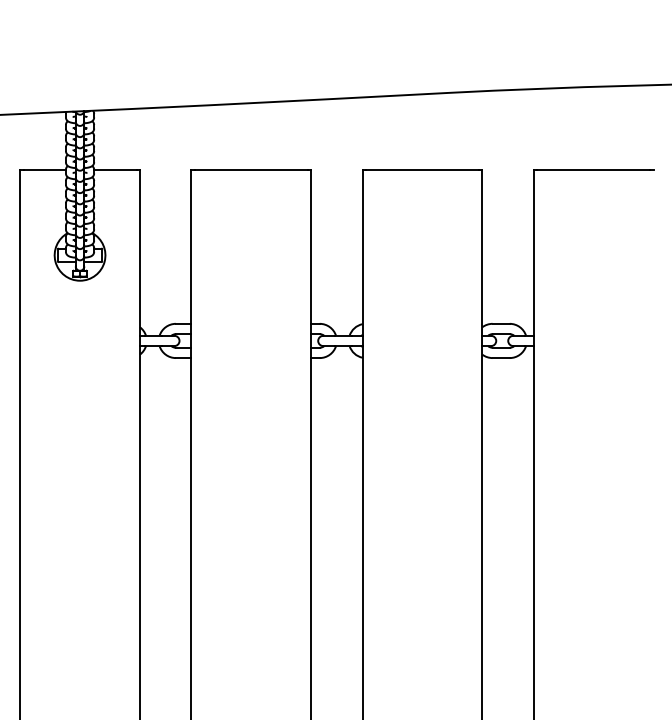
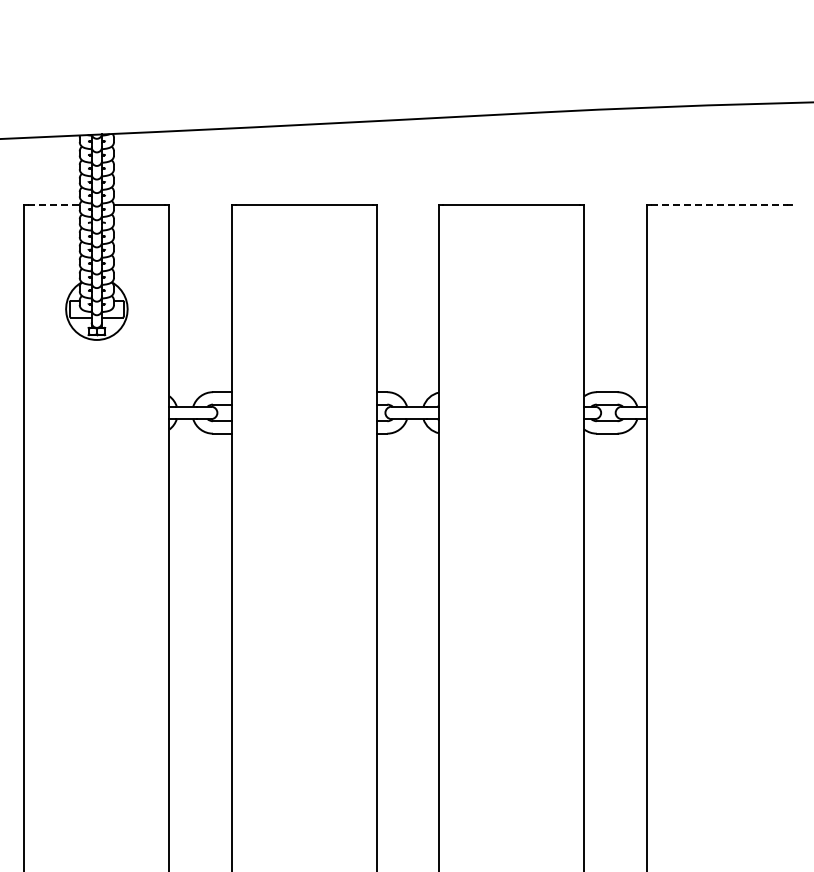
line: (45, 169) -> (54, 205), solid -> dashed
line: (593, 169) -> (719, 205), solid -> dashed

